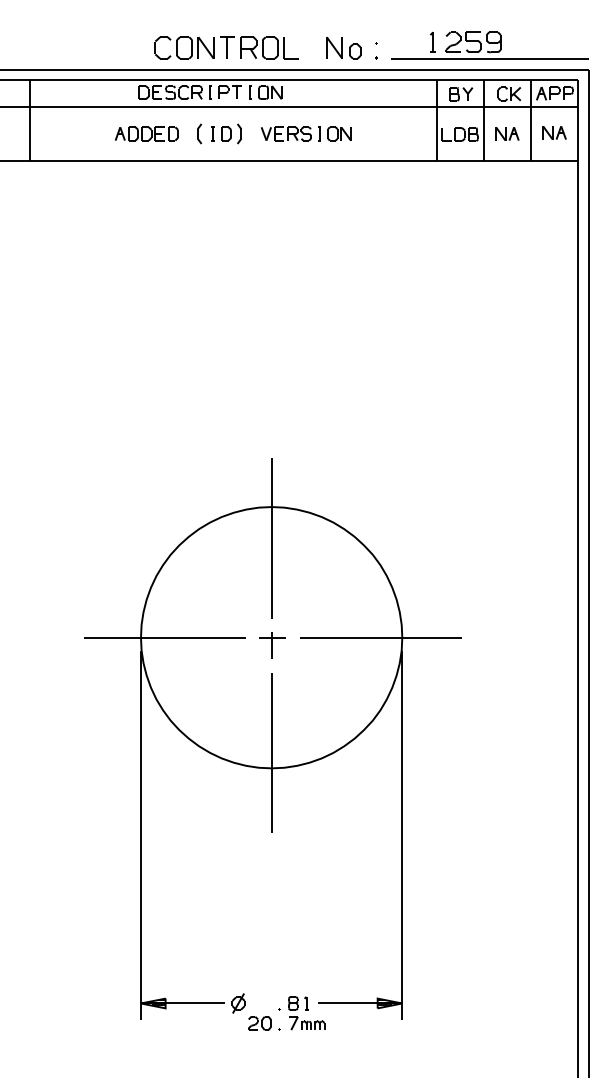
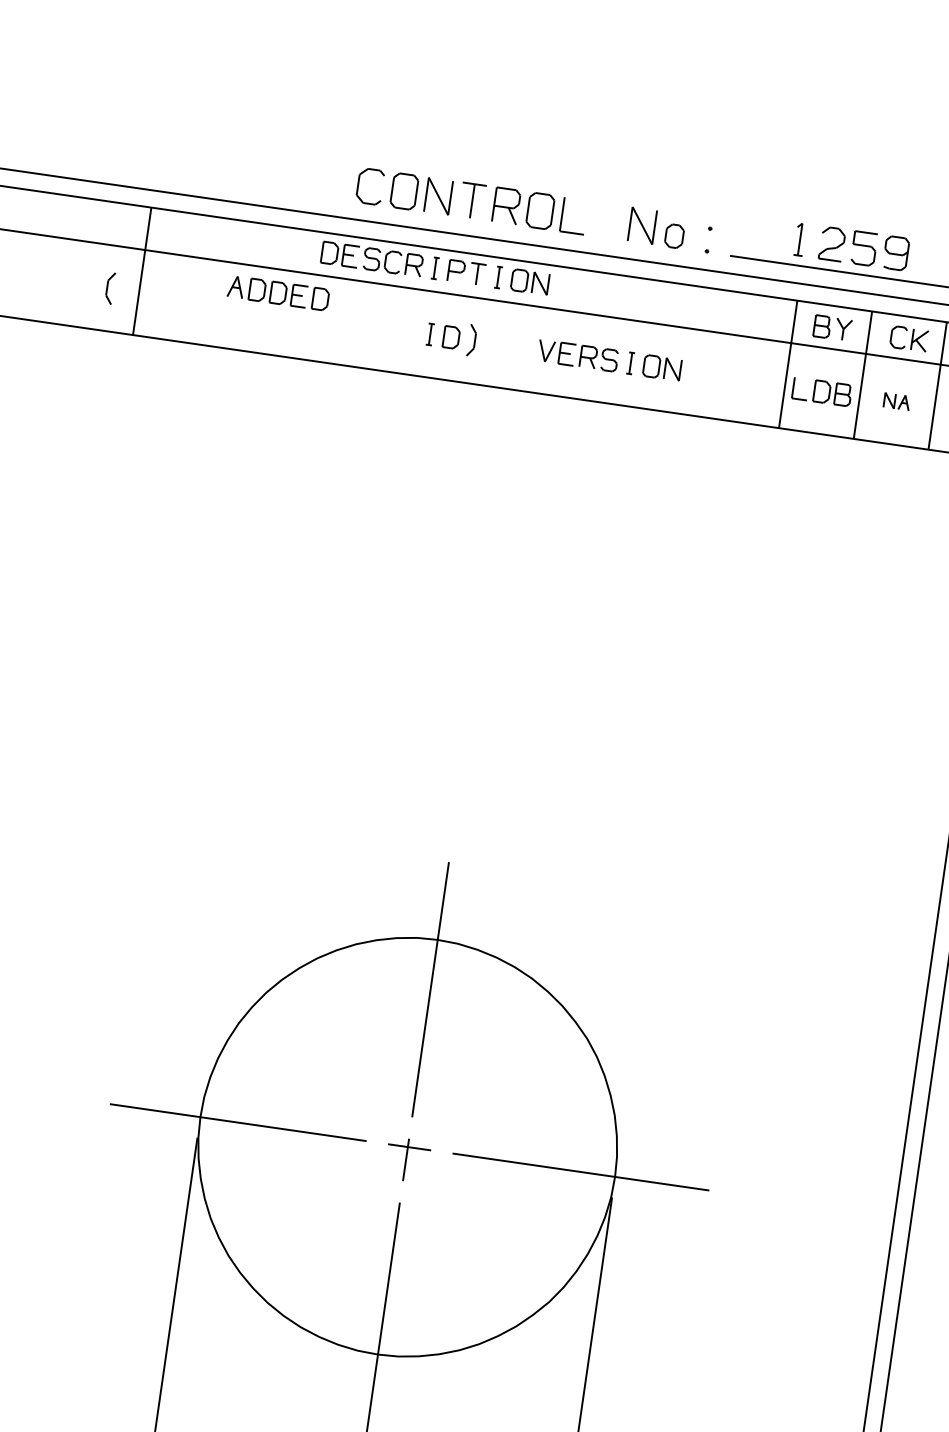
part: (146, 133) -> (277, 292), moved
part: (199, 133) -> (110, 287), moved
part: (306, 133) -> (610, 359), moved
part: (507, 133) -> (897, 401), size x0.7

